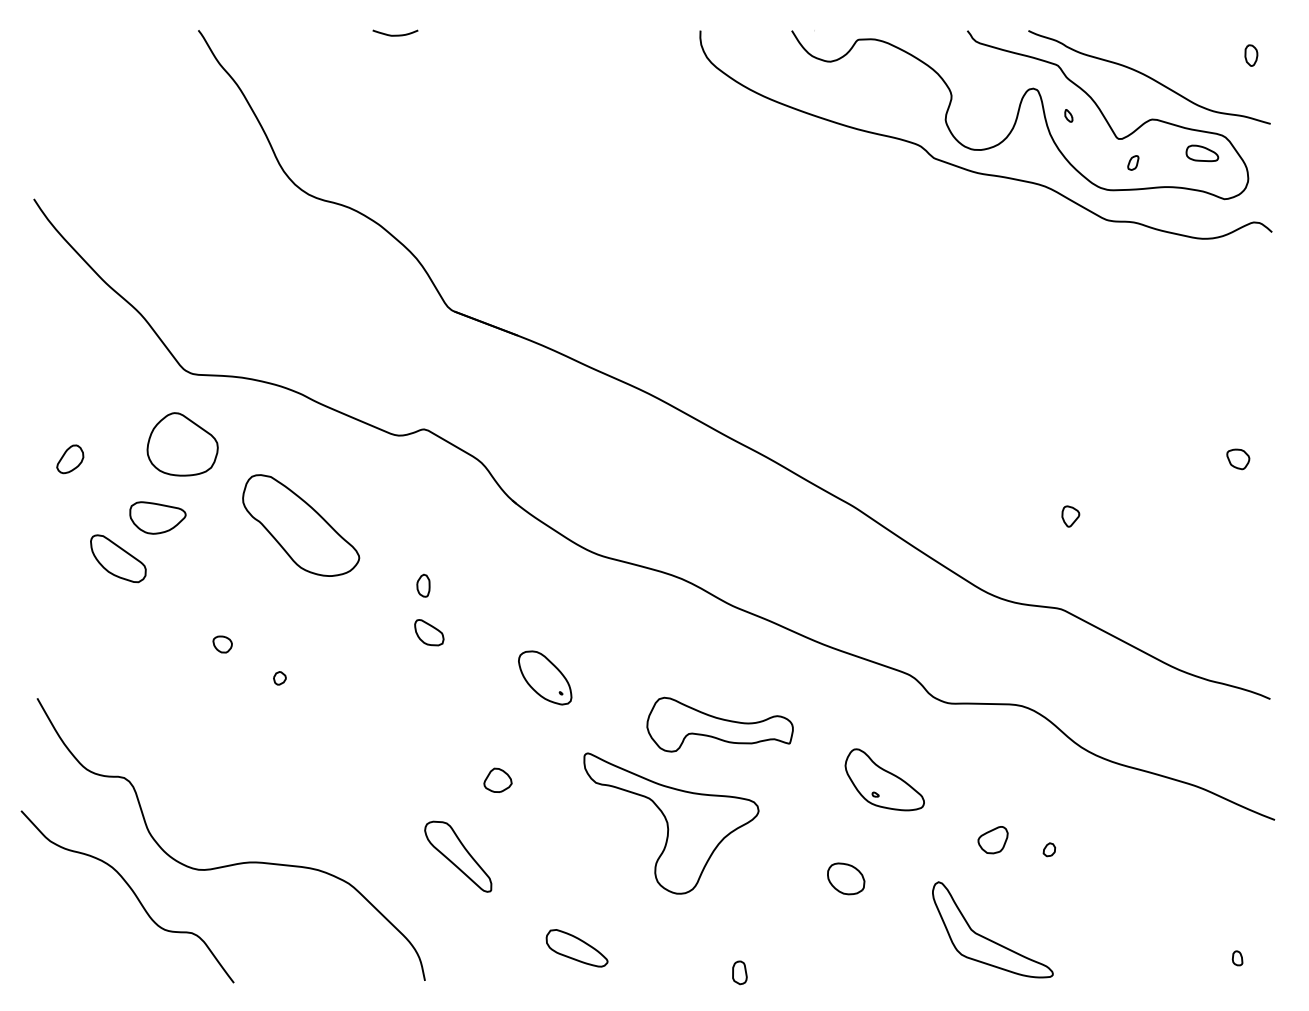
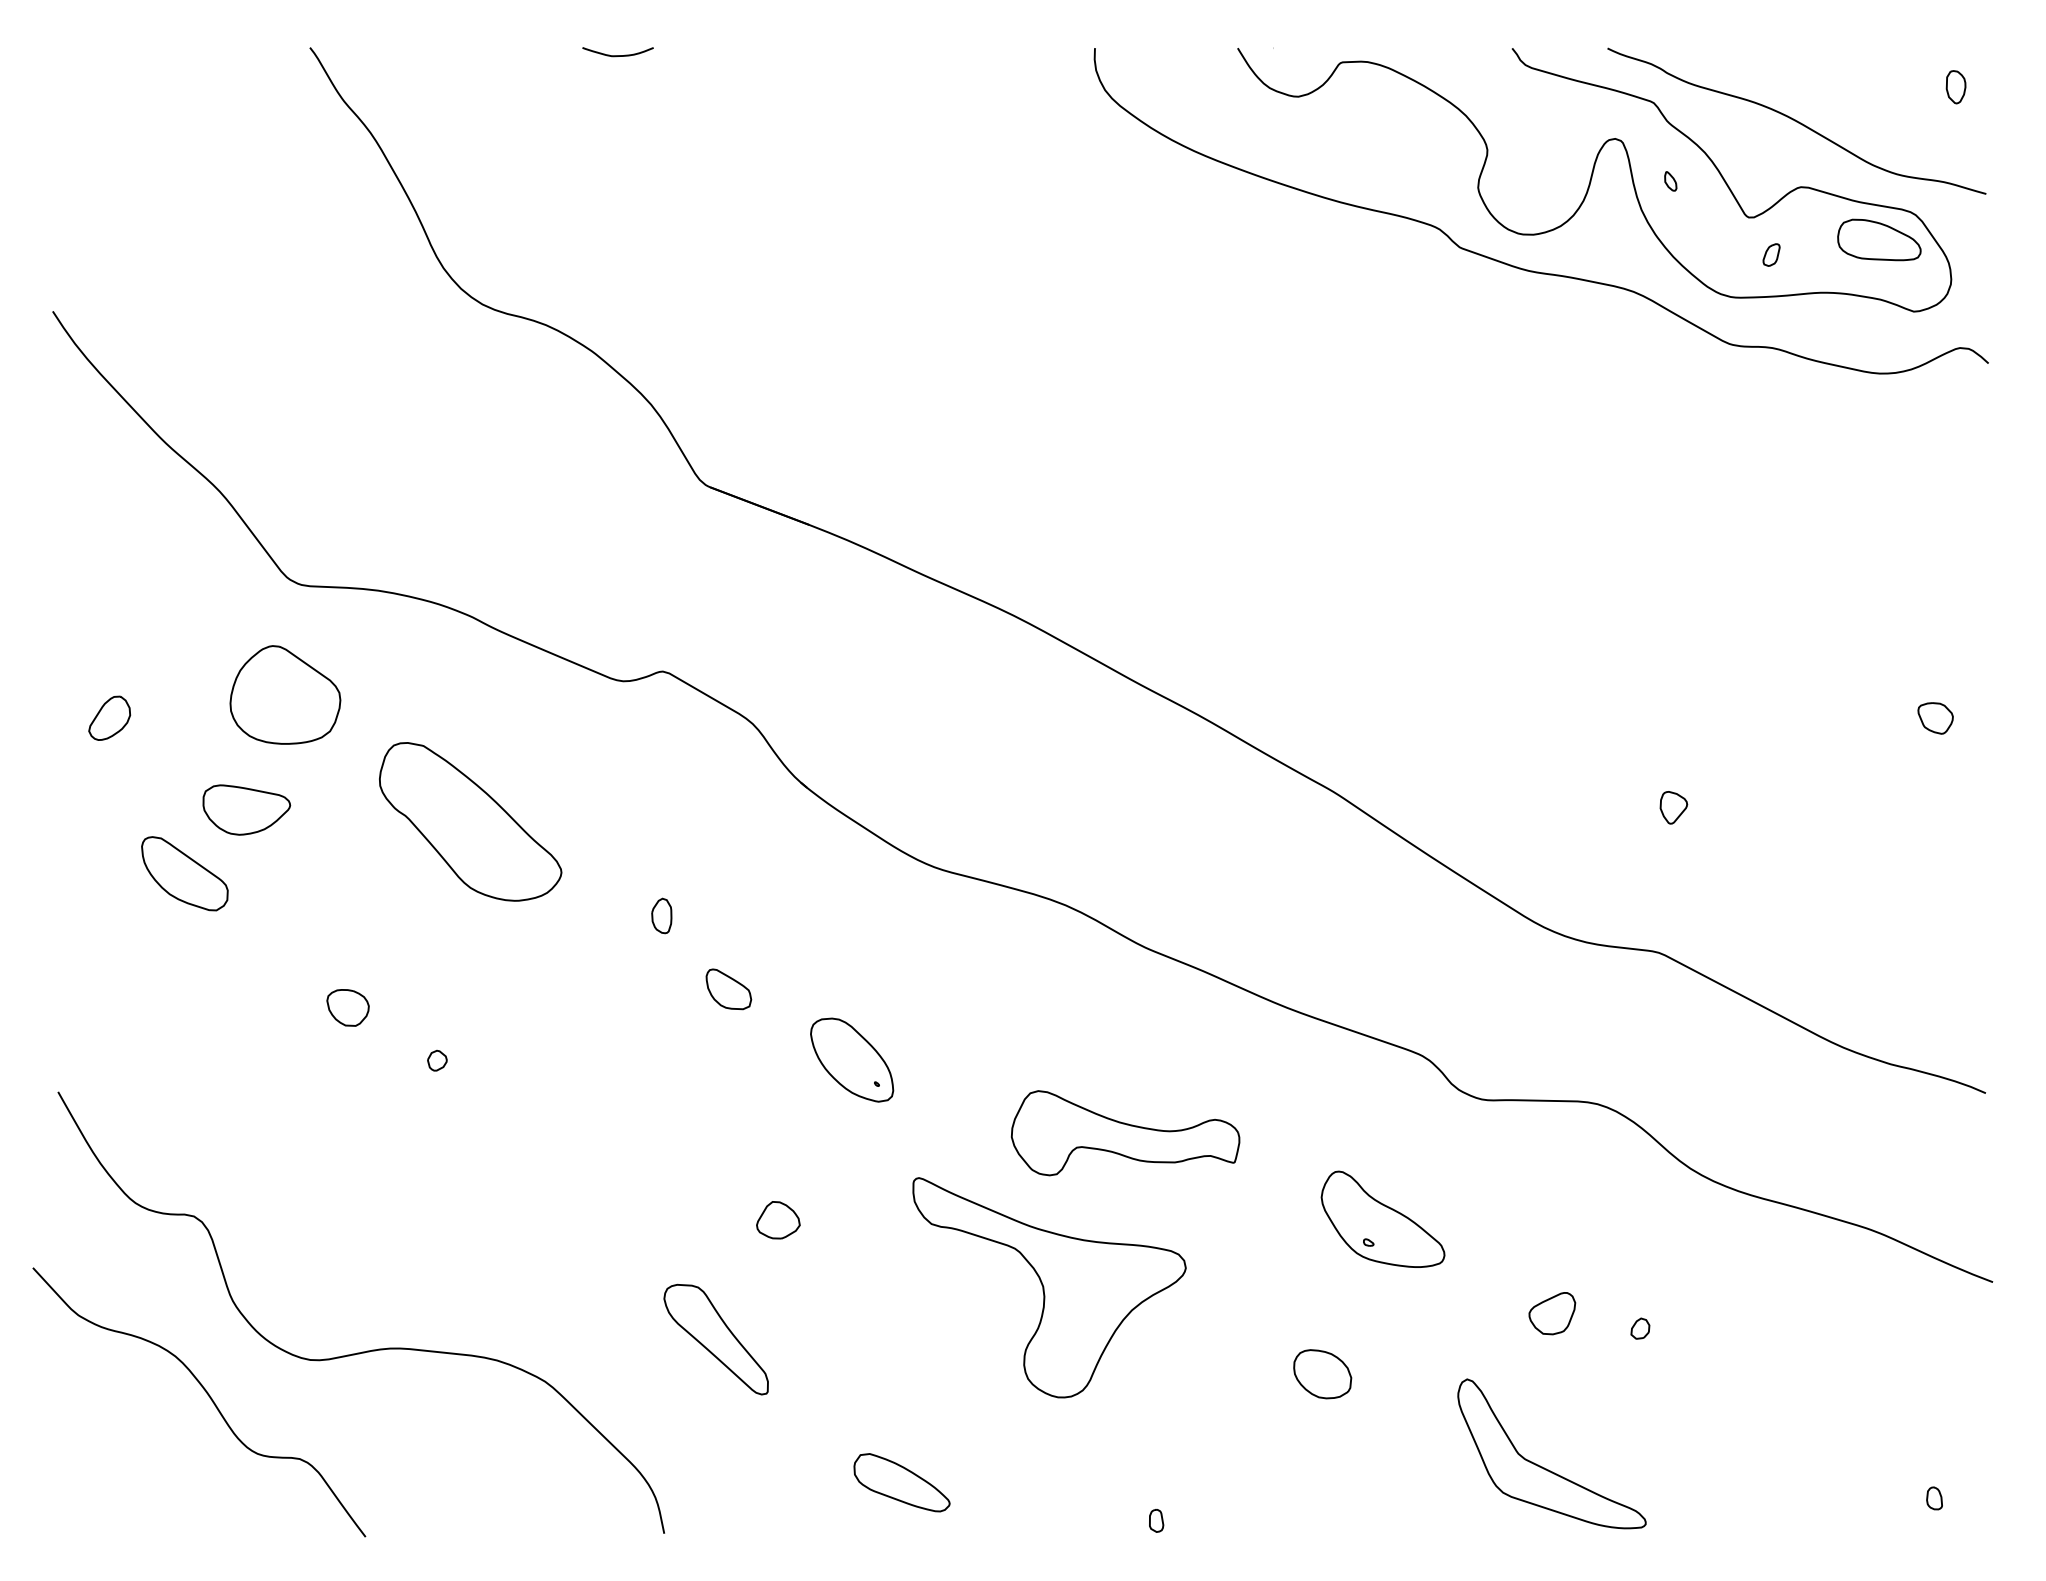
part: (1202, 153) -> (1879, 240), size x1.67
part: (429, 632) -> (729, 989), moved
part: (222, 644) -> (347, 1007), size x1.43
part: (739, 972) -> (1155, 1520), size x0.62

